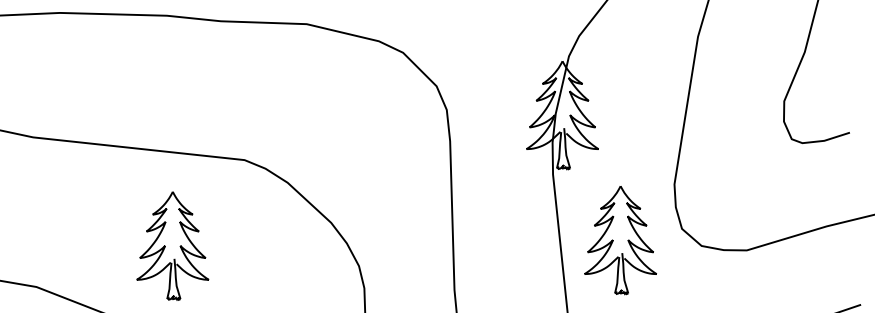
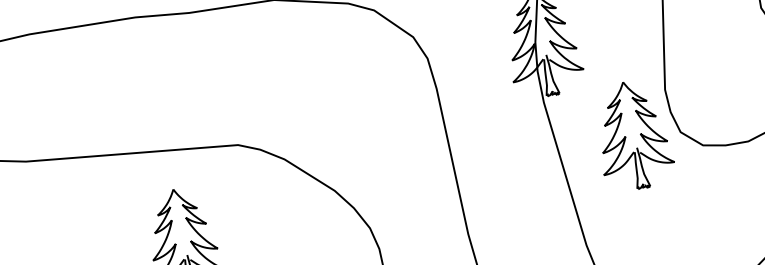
part: (620, 240) -> (632, 135), moved

